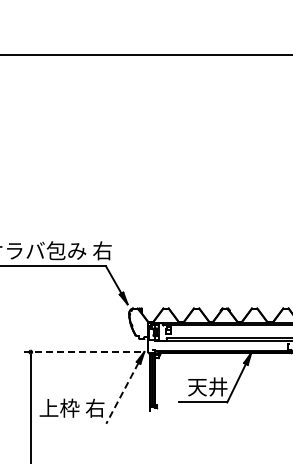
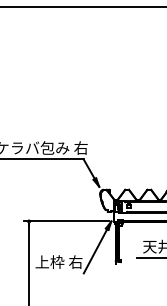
line: (81, 352) -> (65, 221), dashed -> solid
line: (122, 393) -> (95, 251), dashed -> solid

